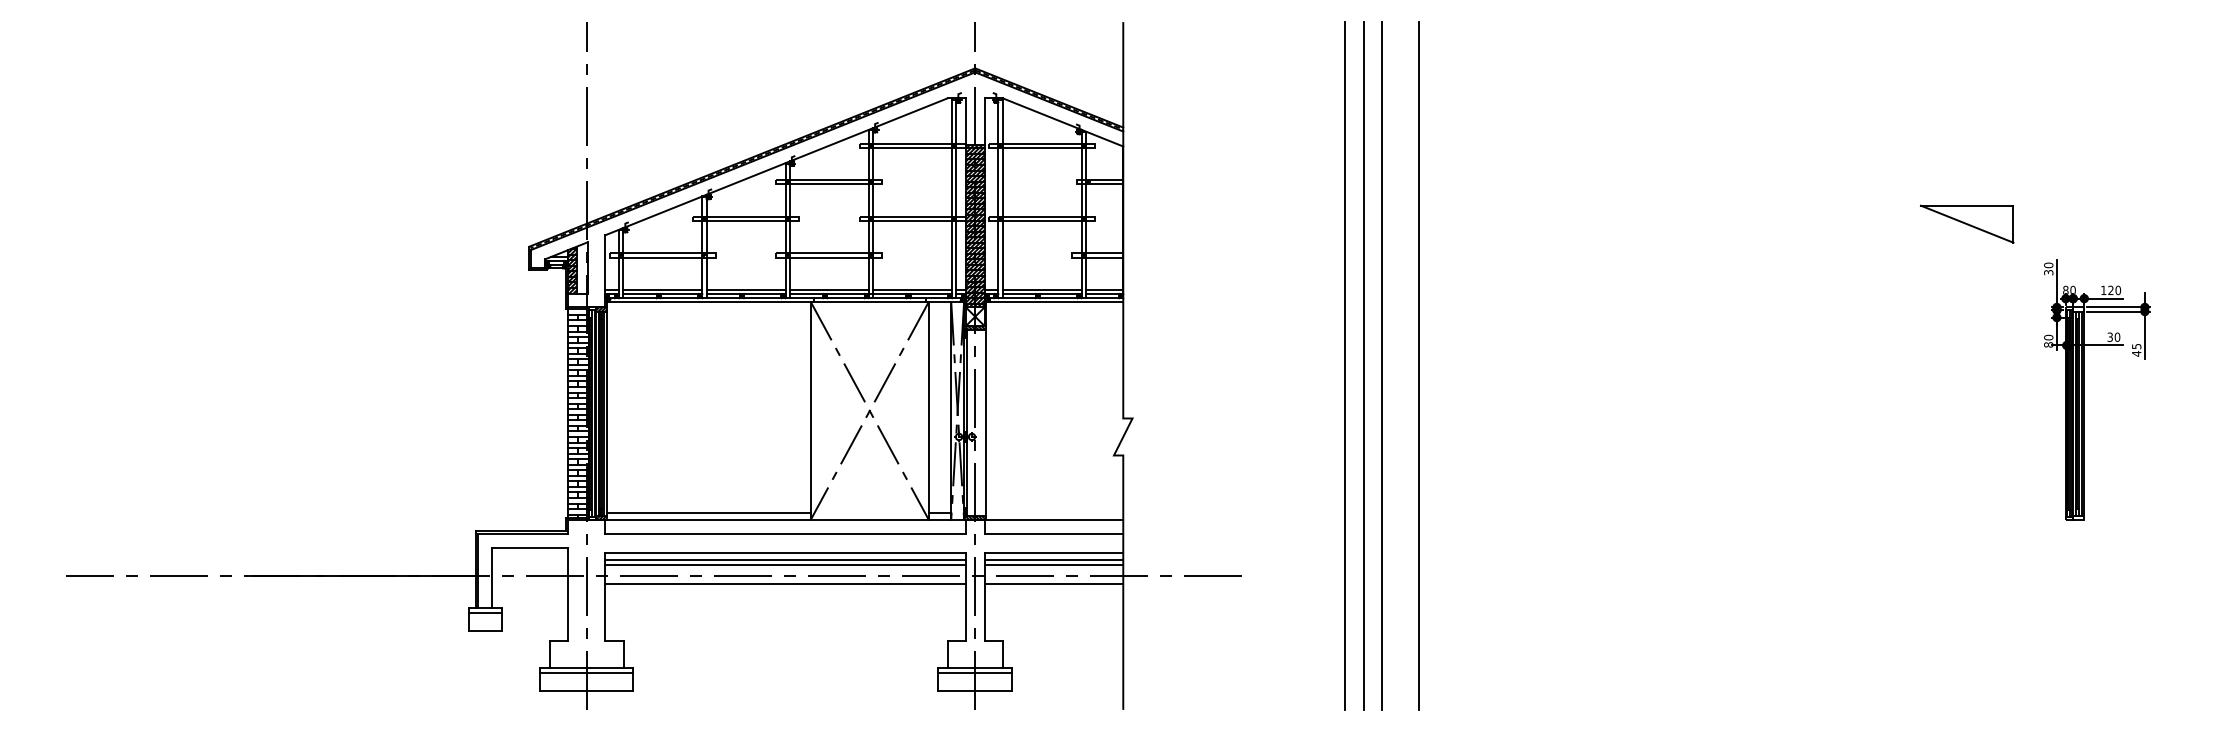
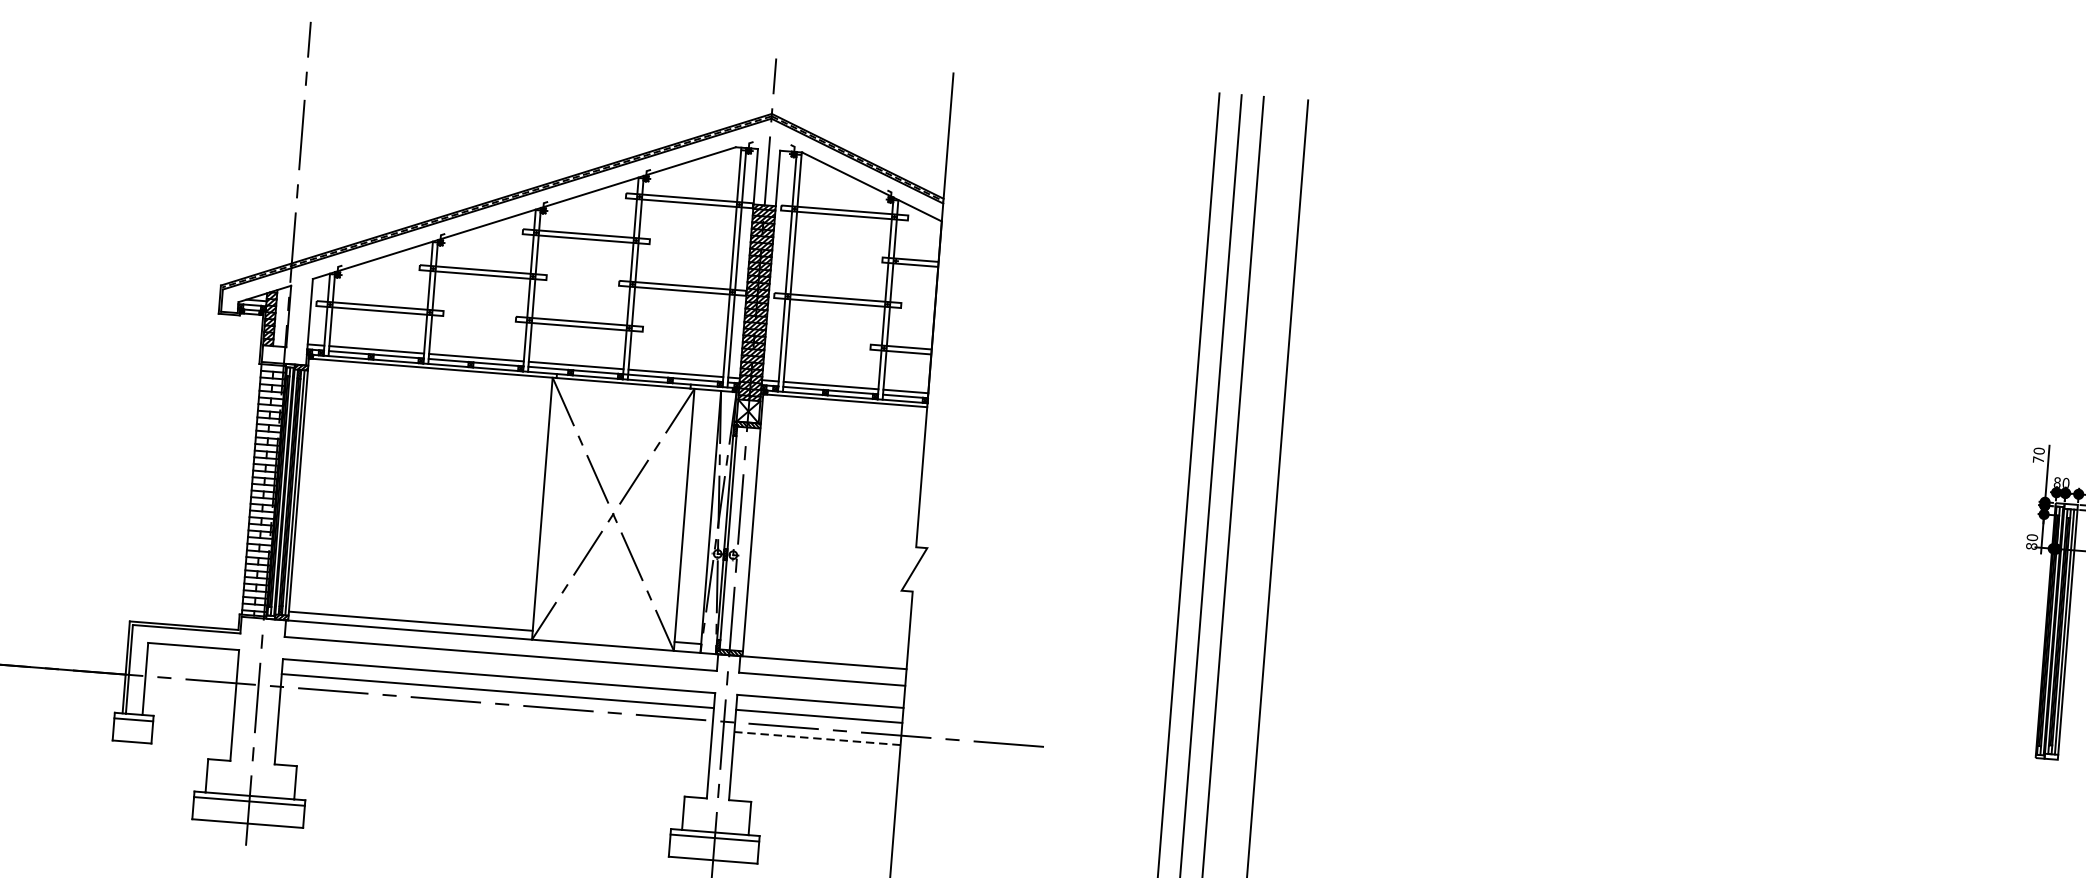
part: (1967, 223) -> (1945, 393), removed
text: (2048, 272) -> (2038, 459), 30 -> 70
line: (785, 560) -> (498, 685), removed
line: (1053, 560) -> (819, 710), removed
line: (785, 583) -> (496, 713), removed
line: (1053, 583) -> (817, 738), solid -> dashed

